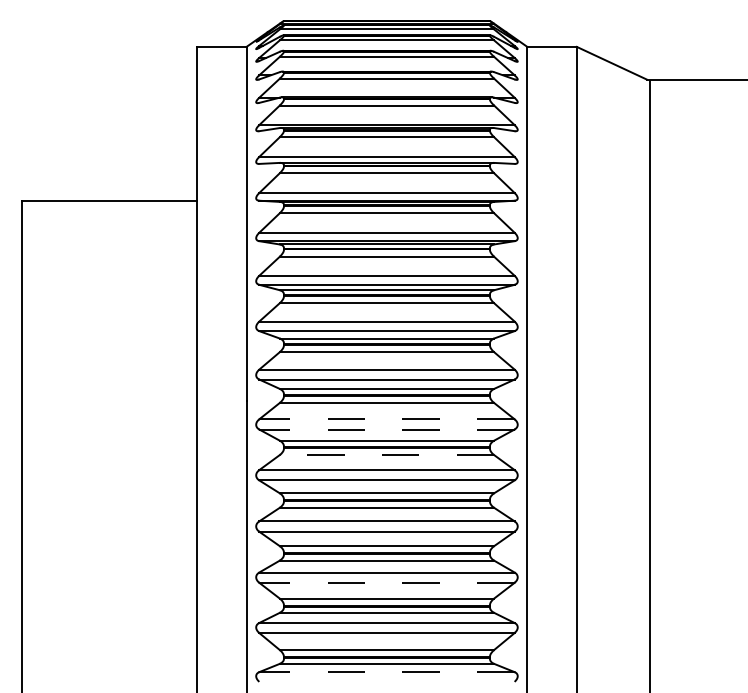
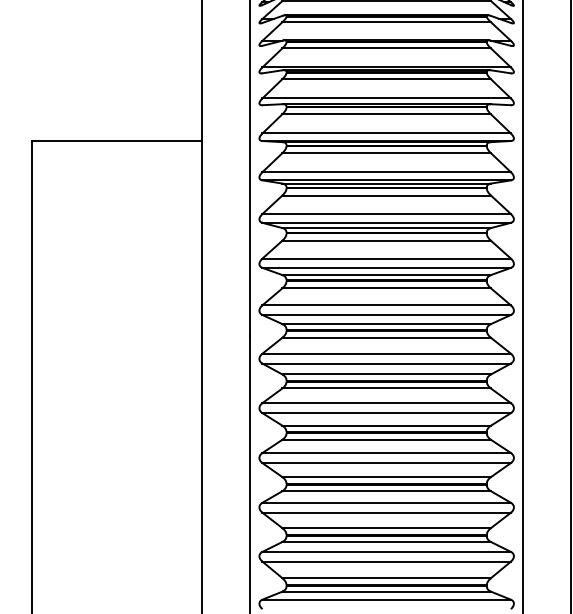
line: (386, 419) -> (386, 353), dashed -> solid
line: (386, 429) -> (386, 363), dashed -> solid
line: (386, 455) -> (386, 388), dashed -> solid
line: (386, 582) -> (386, 512), dashed -> solid
line: (386, 672) -> (386, 600), dashed -> solid

